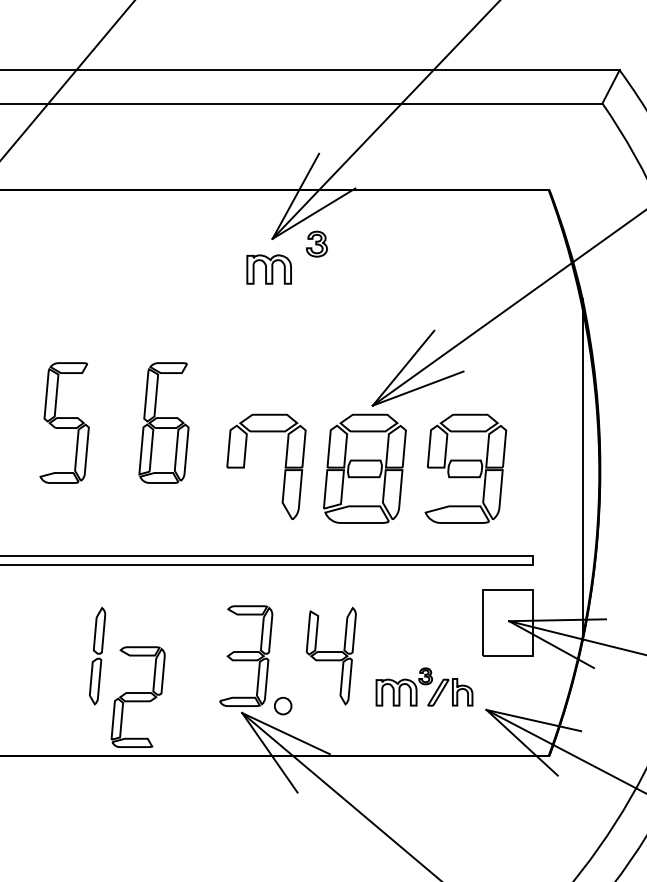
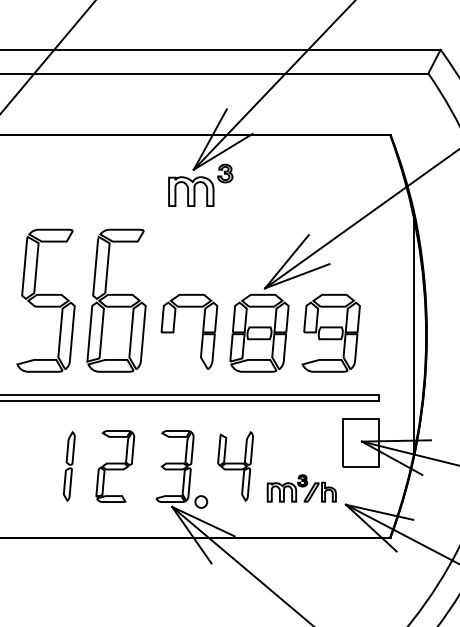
part: (269, 269) -> (191, 191), size x1.43
part: (64, 422) -> (45, 300), size x1.67
part: (163, 422) -> (116, 300), size x1.67
part: (137, 696) -> (114, 466), moved

